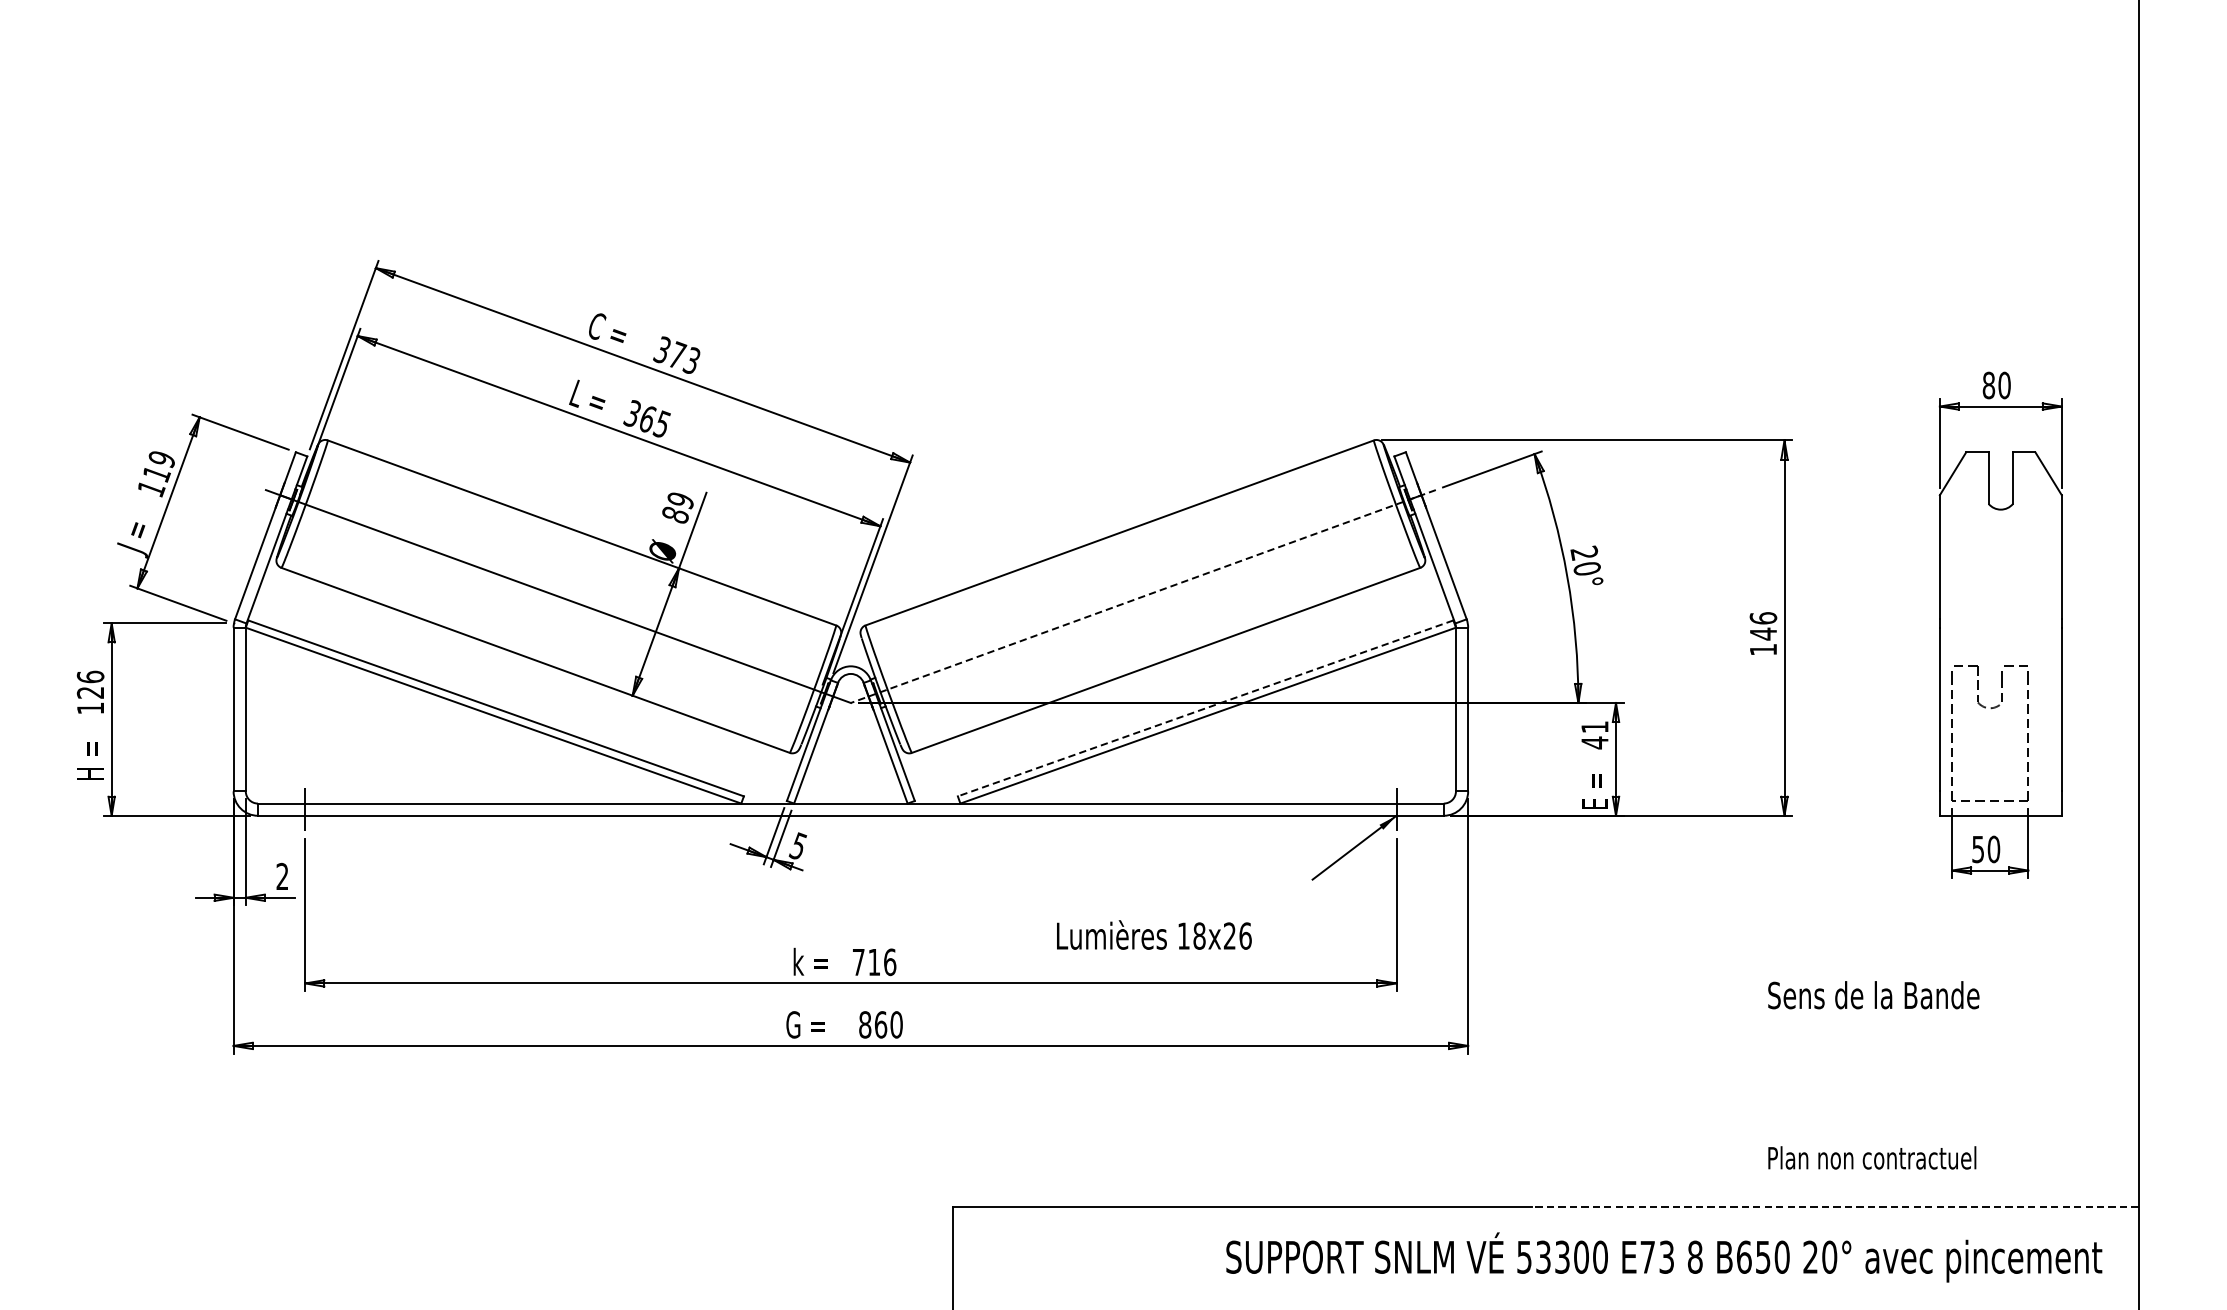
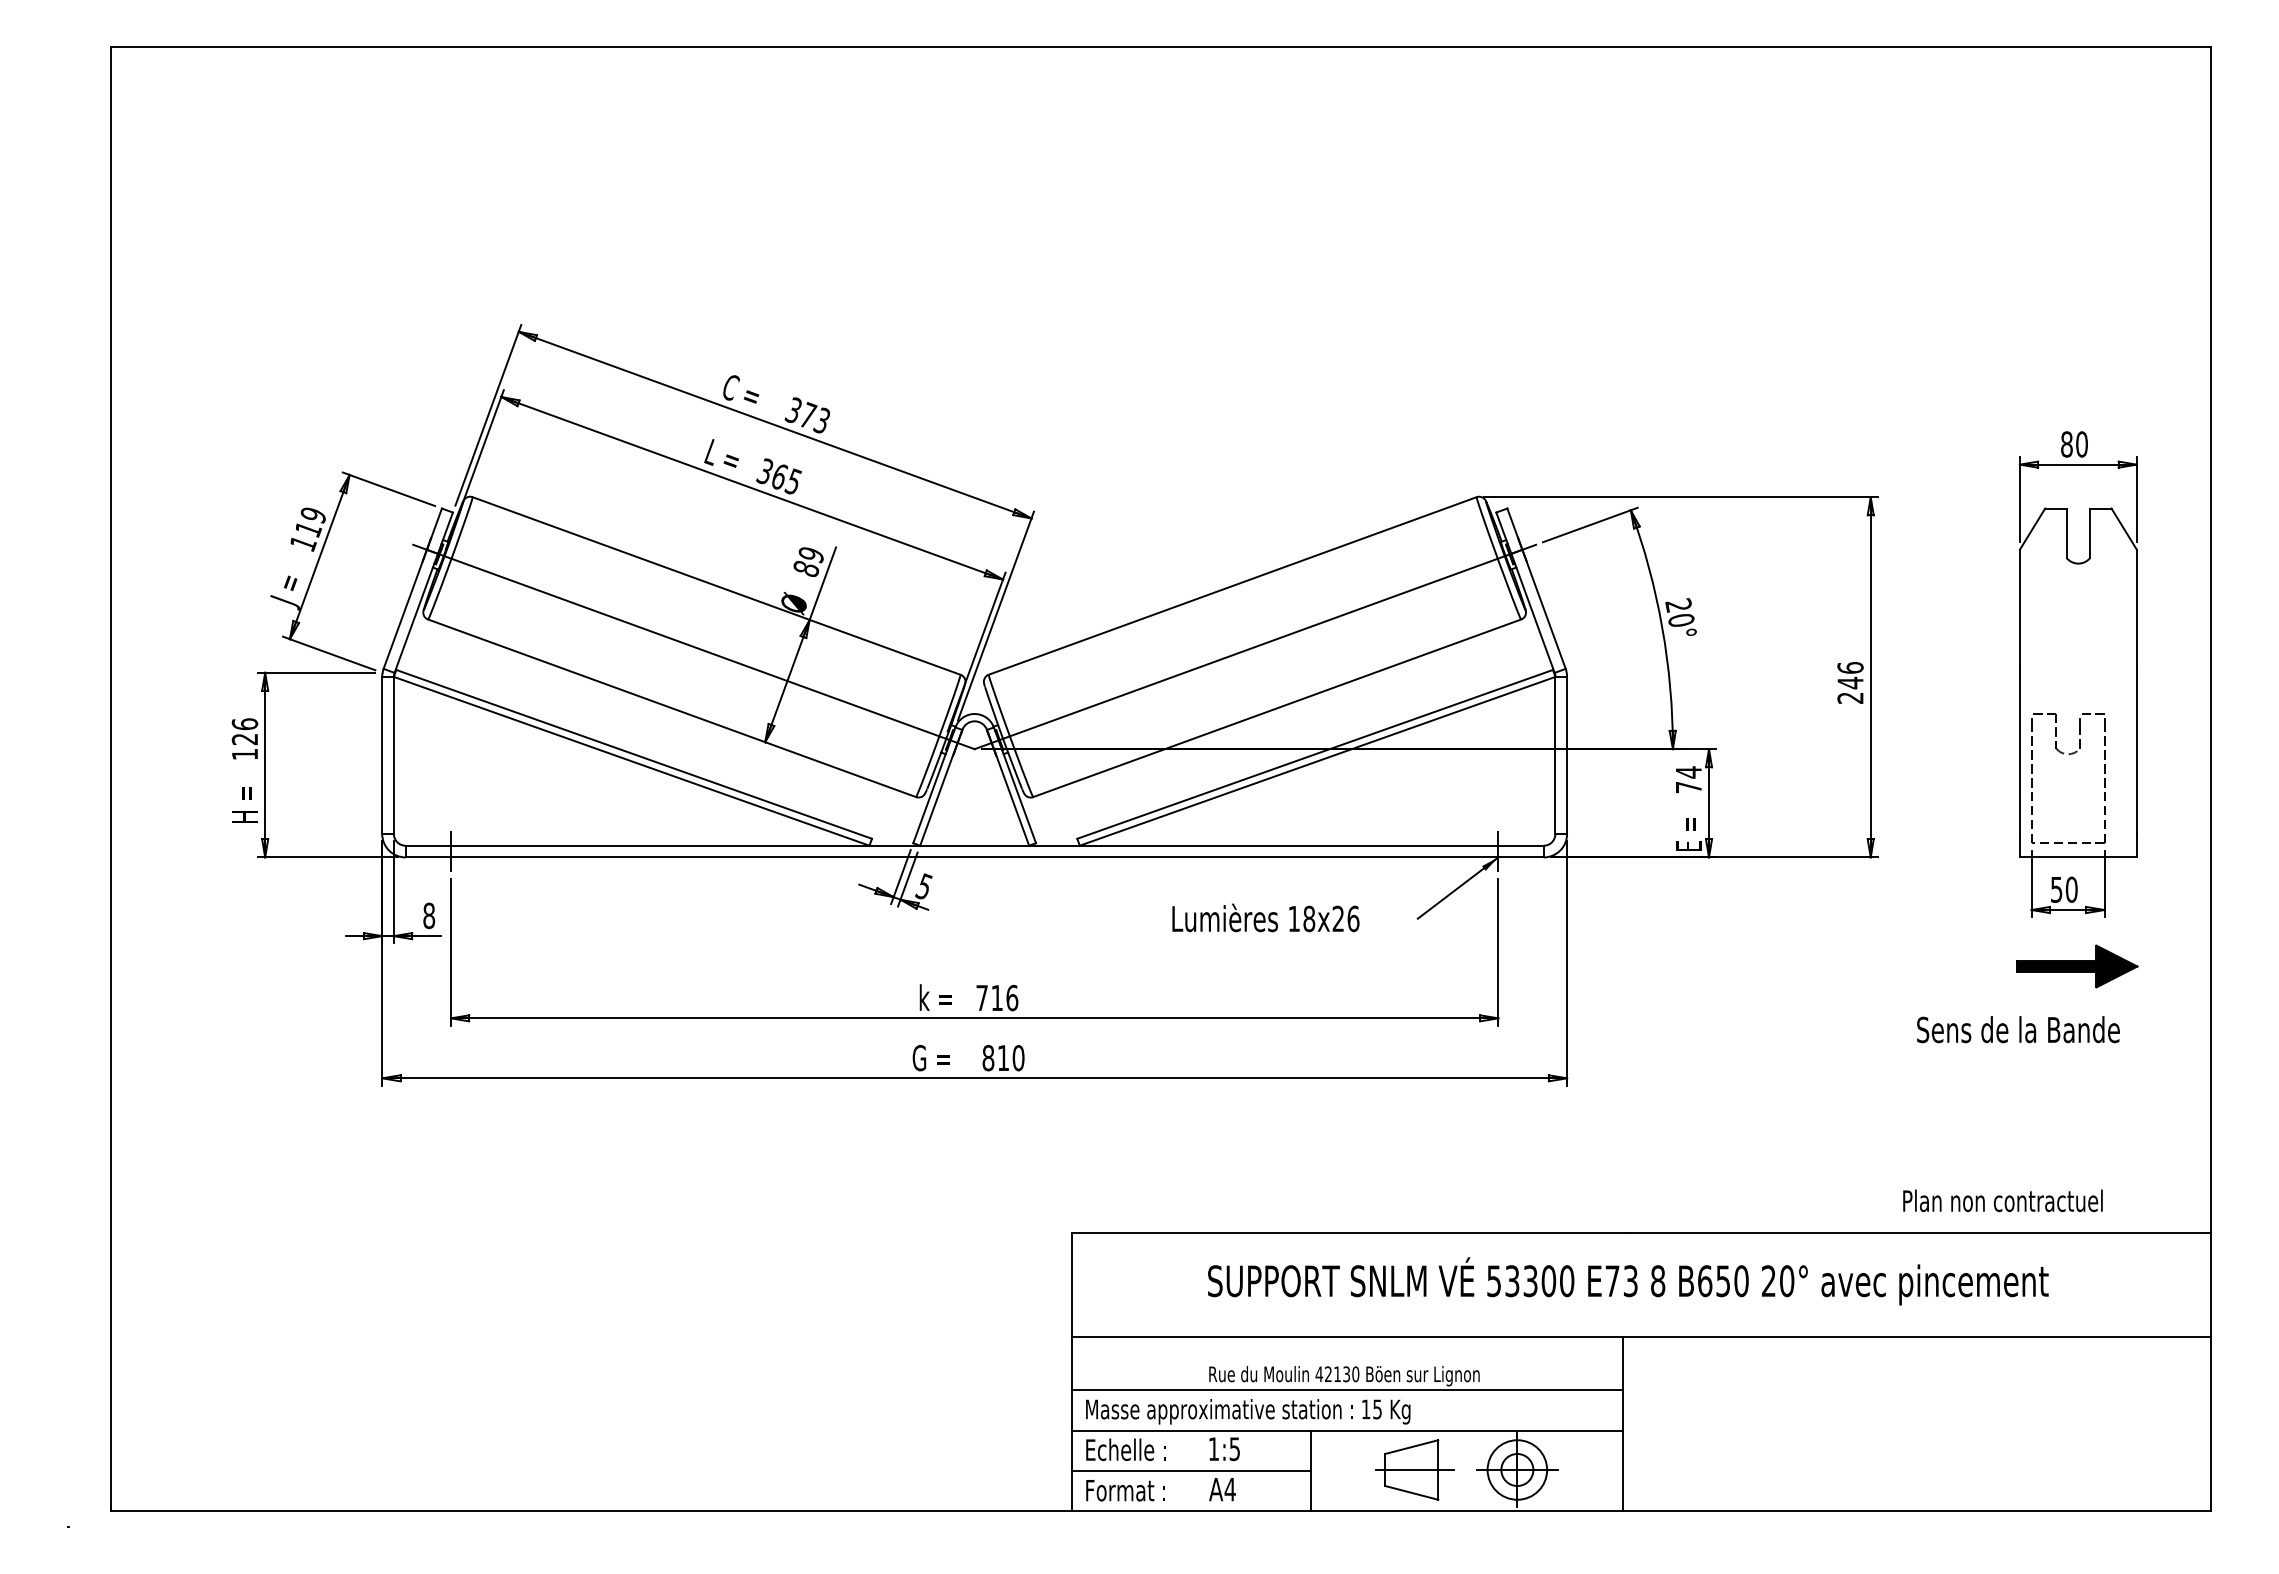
line: (1143, 597) -> (1255, 647), dashed -> solid
text: (1763, 649) -> (1850, 697), 146 -> 246
line: (1204, 708) -> (1314, 754), dashed -> solid
text: (1594, 734) -> (1688, 779), 41 -> 74
text: (282, 876) -> (429, 915), 2 -> 8
part: (1999, 929) -> (2077, 966), added
text: (1153, 934) -> (1265, 917), moved
text: (1873, 995) -> (2018, 1029), moved
text: (880, 1025) -> (1003, 1058), 860 -> 810
text: (1871, 1157) -> (2002, 1200), moved
line: (1835, 1207) -> (1919, 1233), dashed -> solid
text: (1664, 1257) -> (1628, 1281), moved

